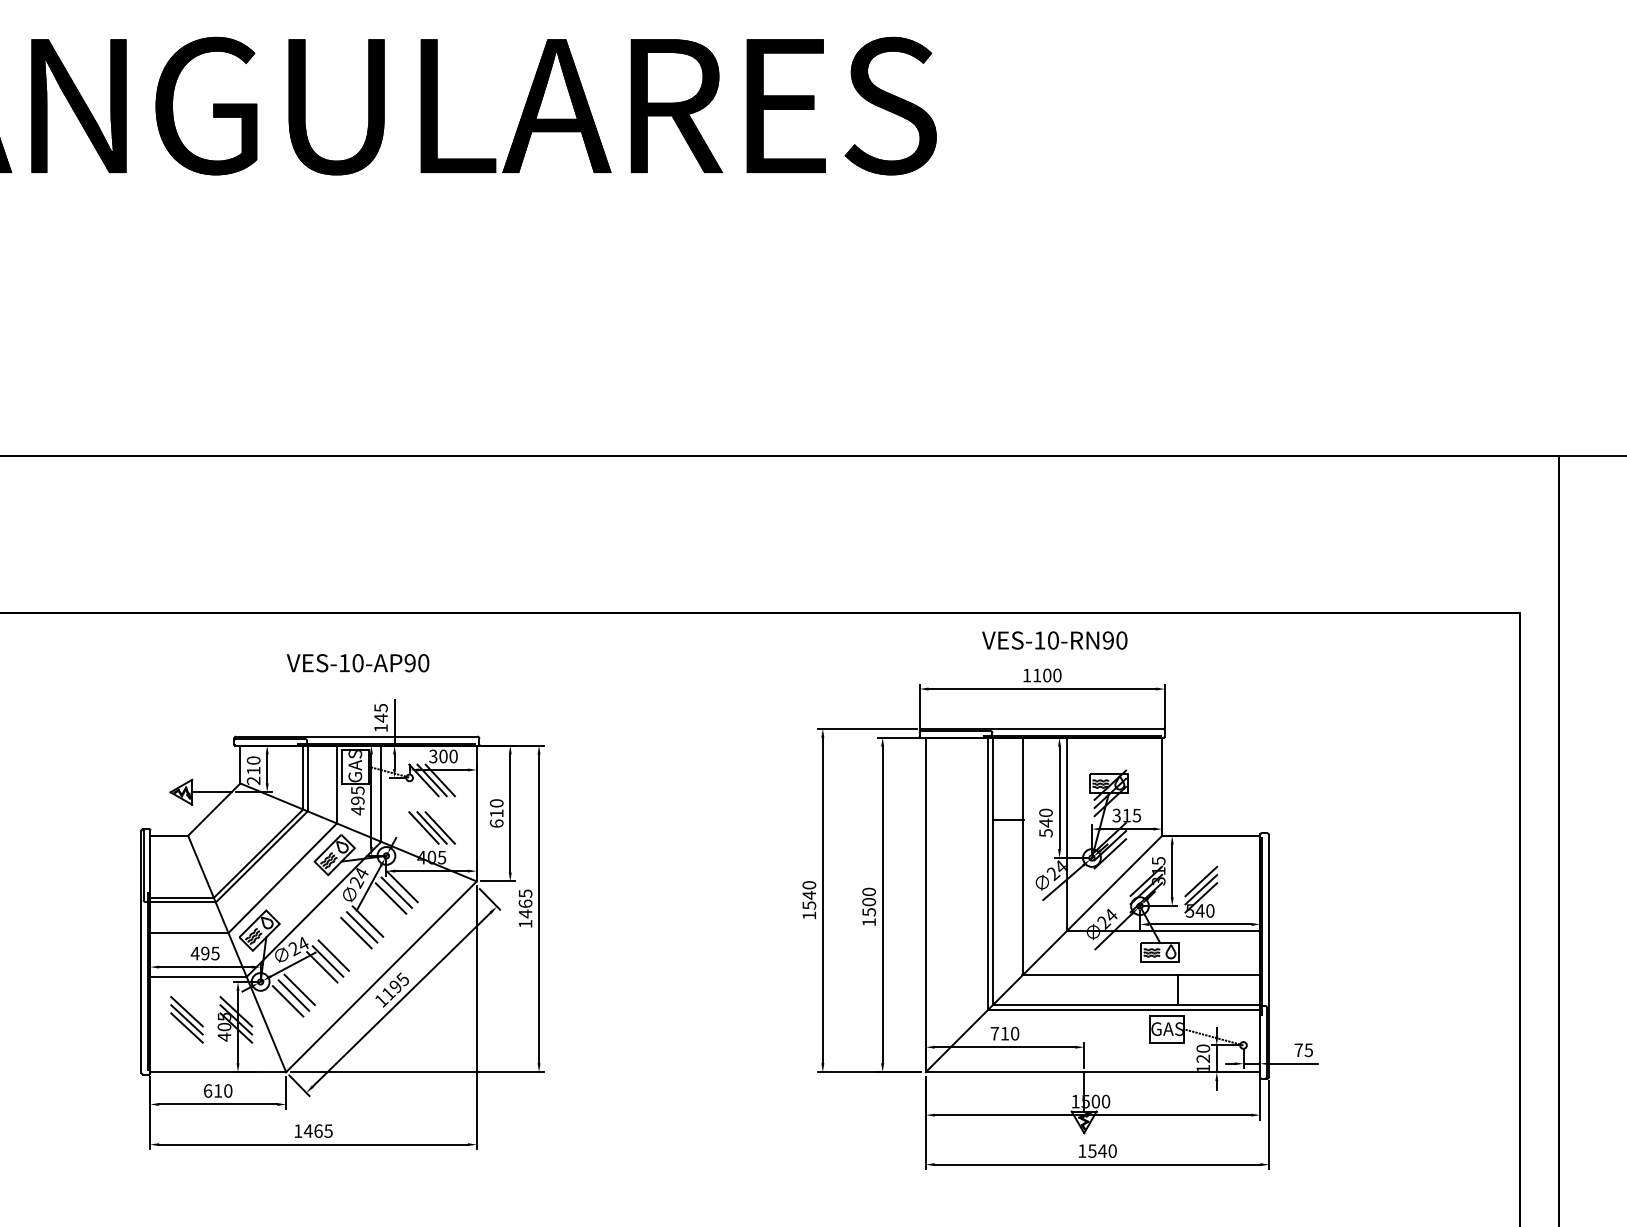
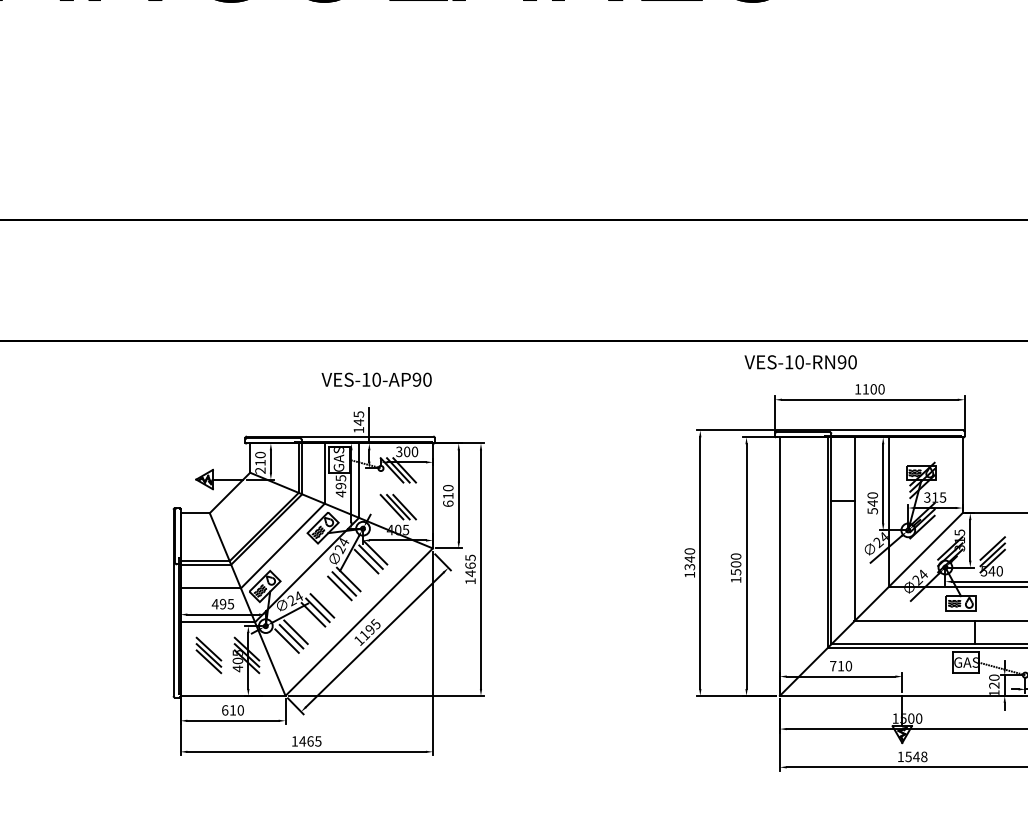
text: (1054, 640) -> (800, 362), moved
text: (357, 663) -> (376, 380), moved
text: (808, 905) -> (689, 567), 1540 -> 1340
text: (1112, 1150) -> (924, 756), 1540 -> 1548

